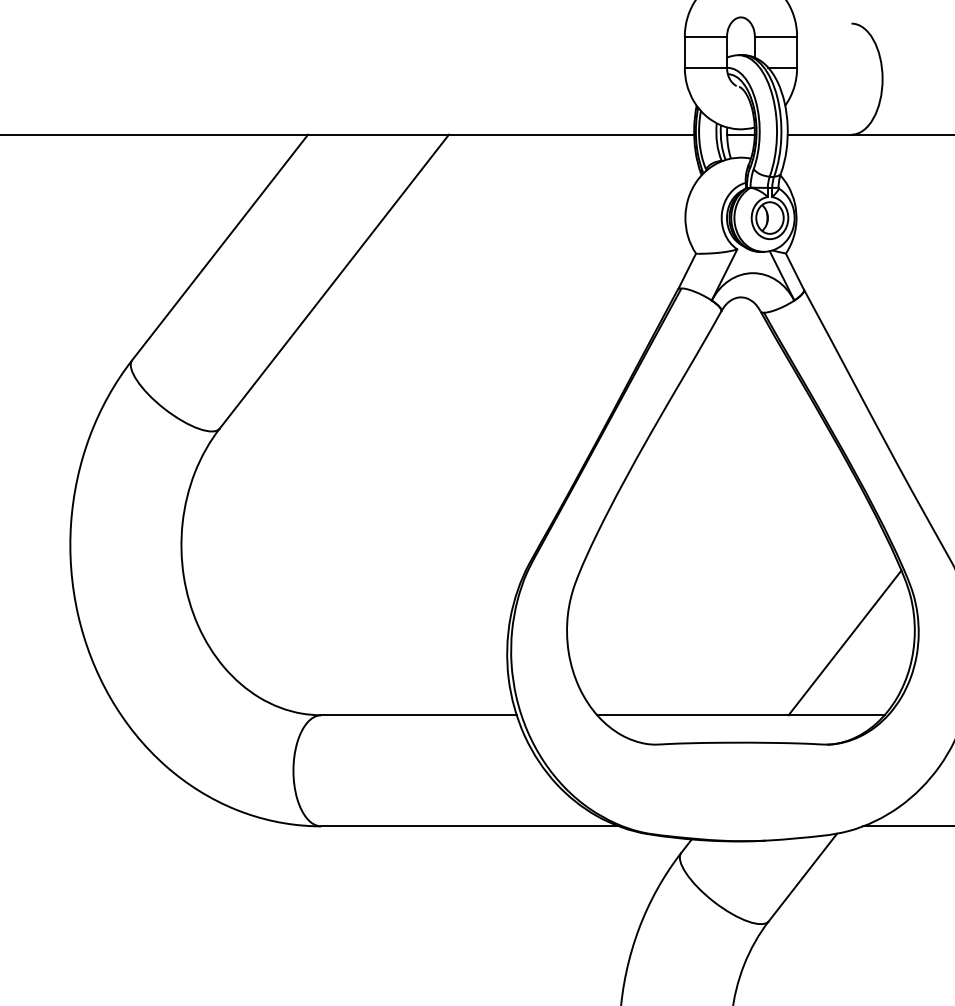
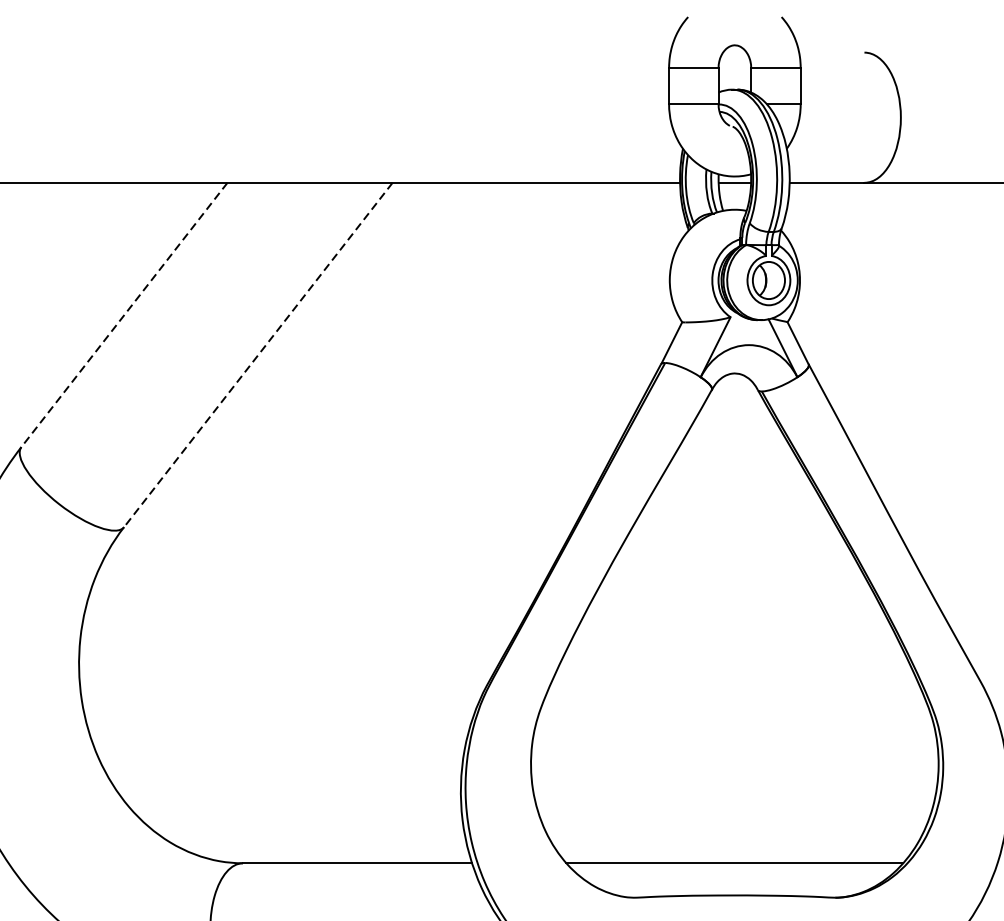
line: (220, 247) -> (124, 315), solid -> dashed
line: (334, 281) -> (258, 354), solid -> dashed
line: (844, 642) -> (856, 778), removed

